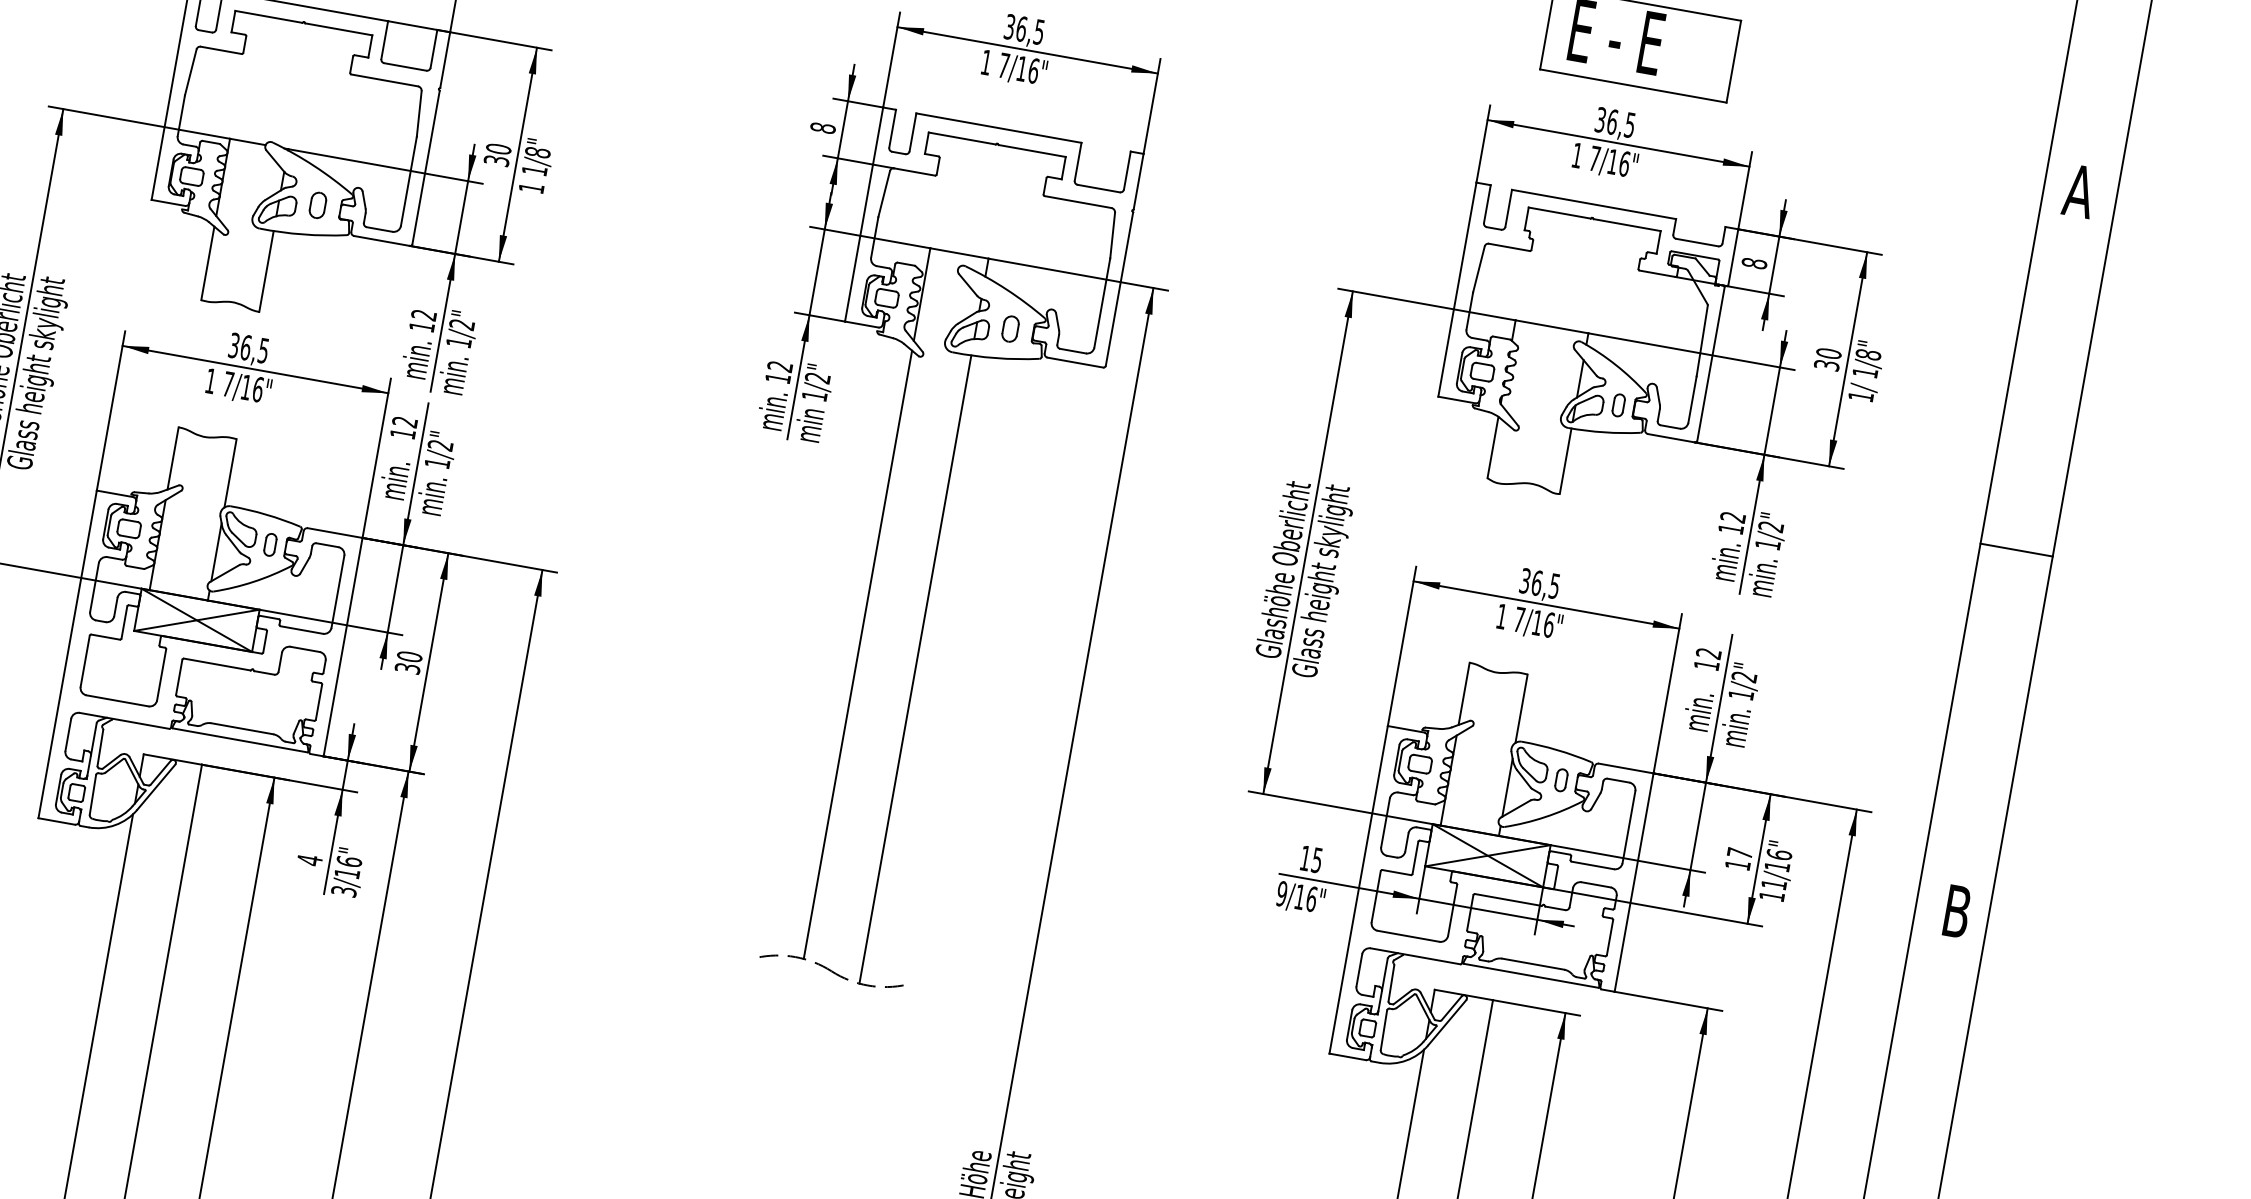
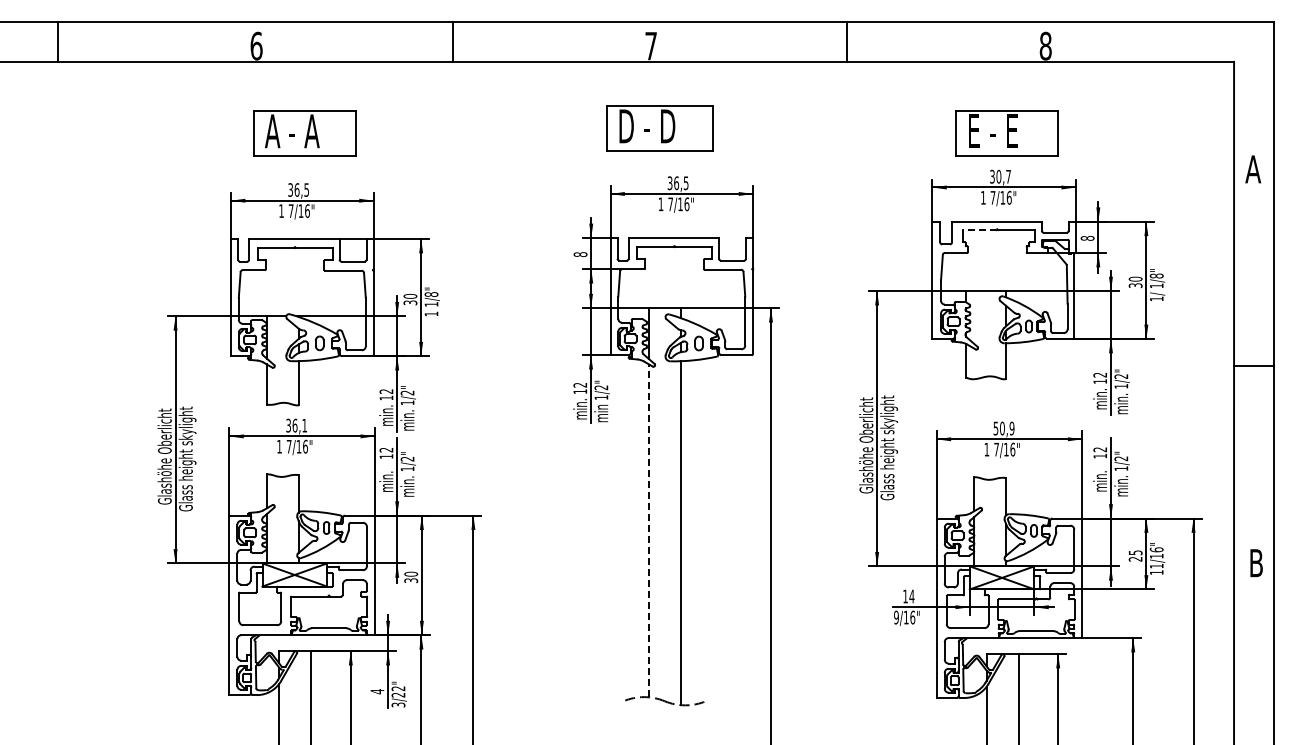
text: (1620, 123) -> (1003, 176), 36,5 -> 30,7
line: (1559, 213) -> (979, 230), solid -> dashed
text: (263, 350) -> (304, 425), 36,5 -> 36,1
text: (1538, 583) -> (1003, 428), 36,5 -> 50,9
line: (857, 654) -> (648, 530), solid -> dashed
text: (1738, 858) -> (1135, 555), 17 -> 25
text: (1316, 860) -> (911, 596), 15 -> 14
text: (348, 866) -> (398, 691), 3/16" -> 3/22"

